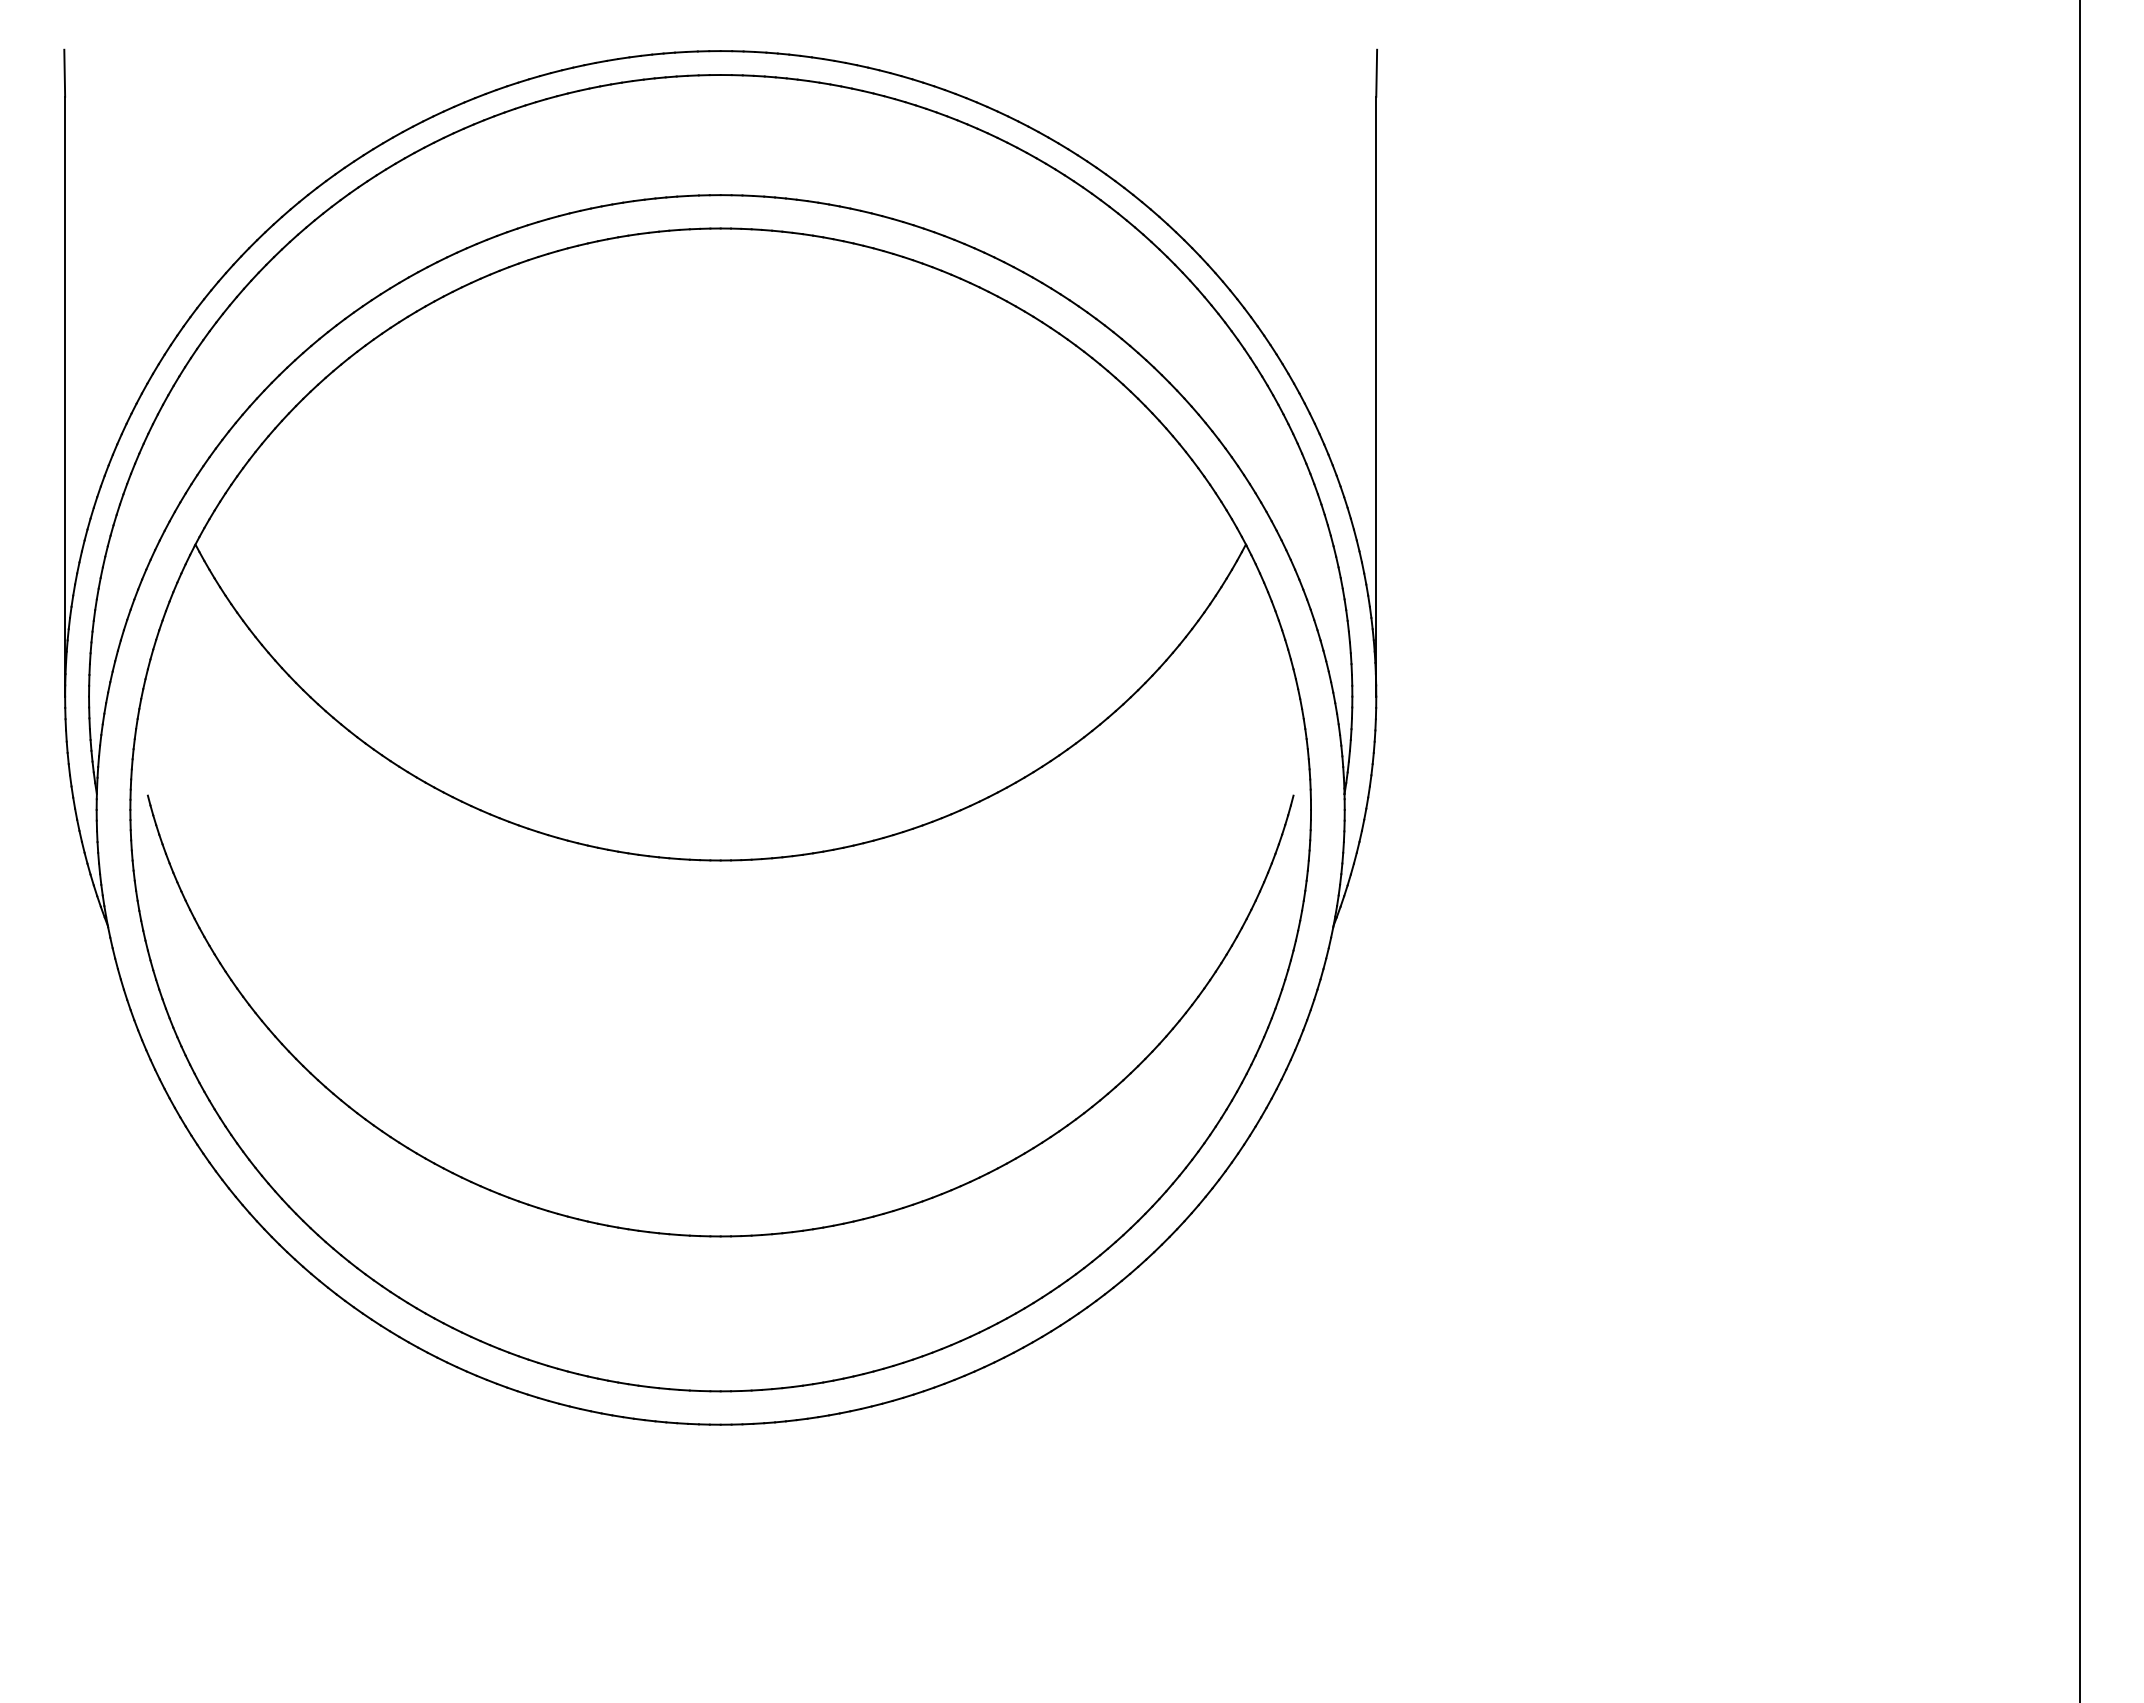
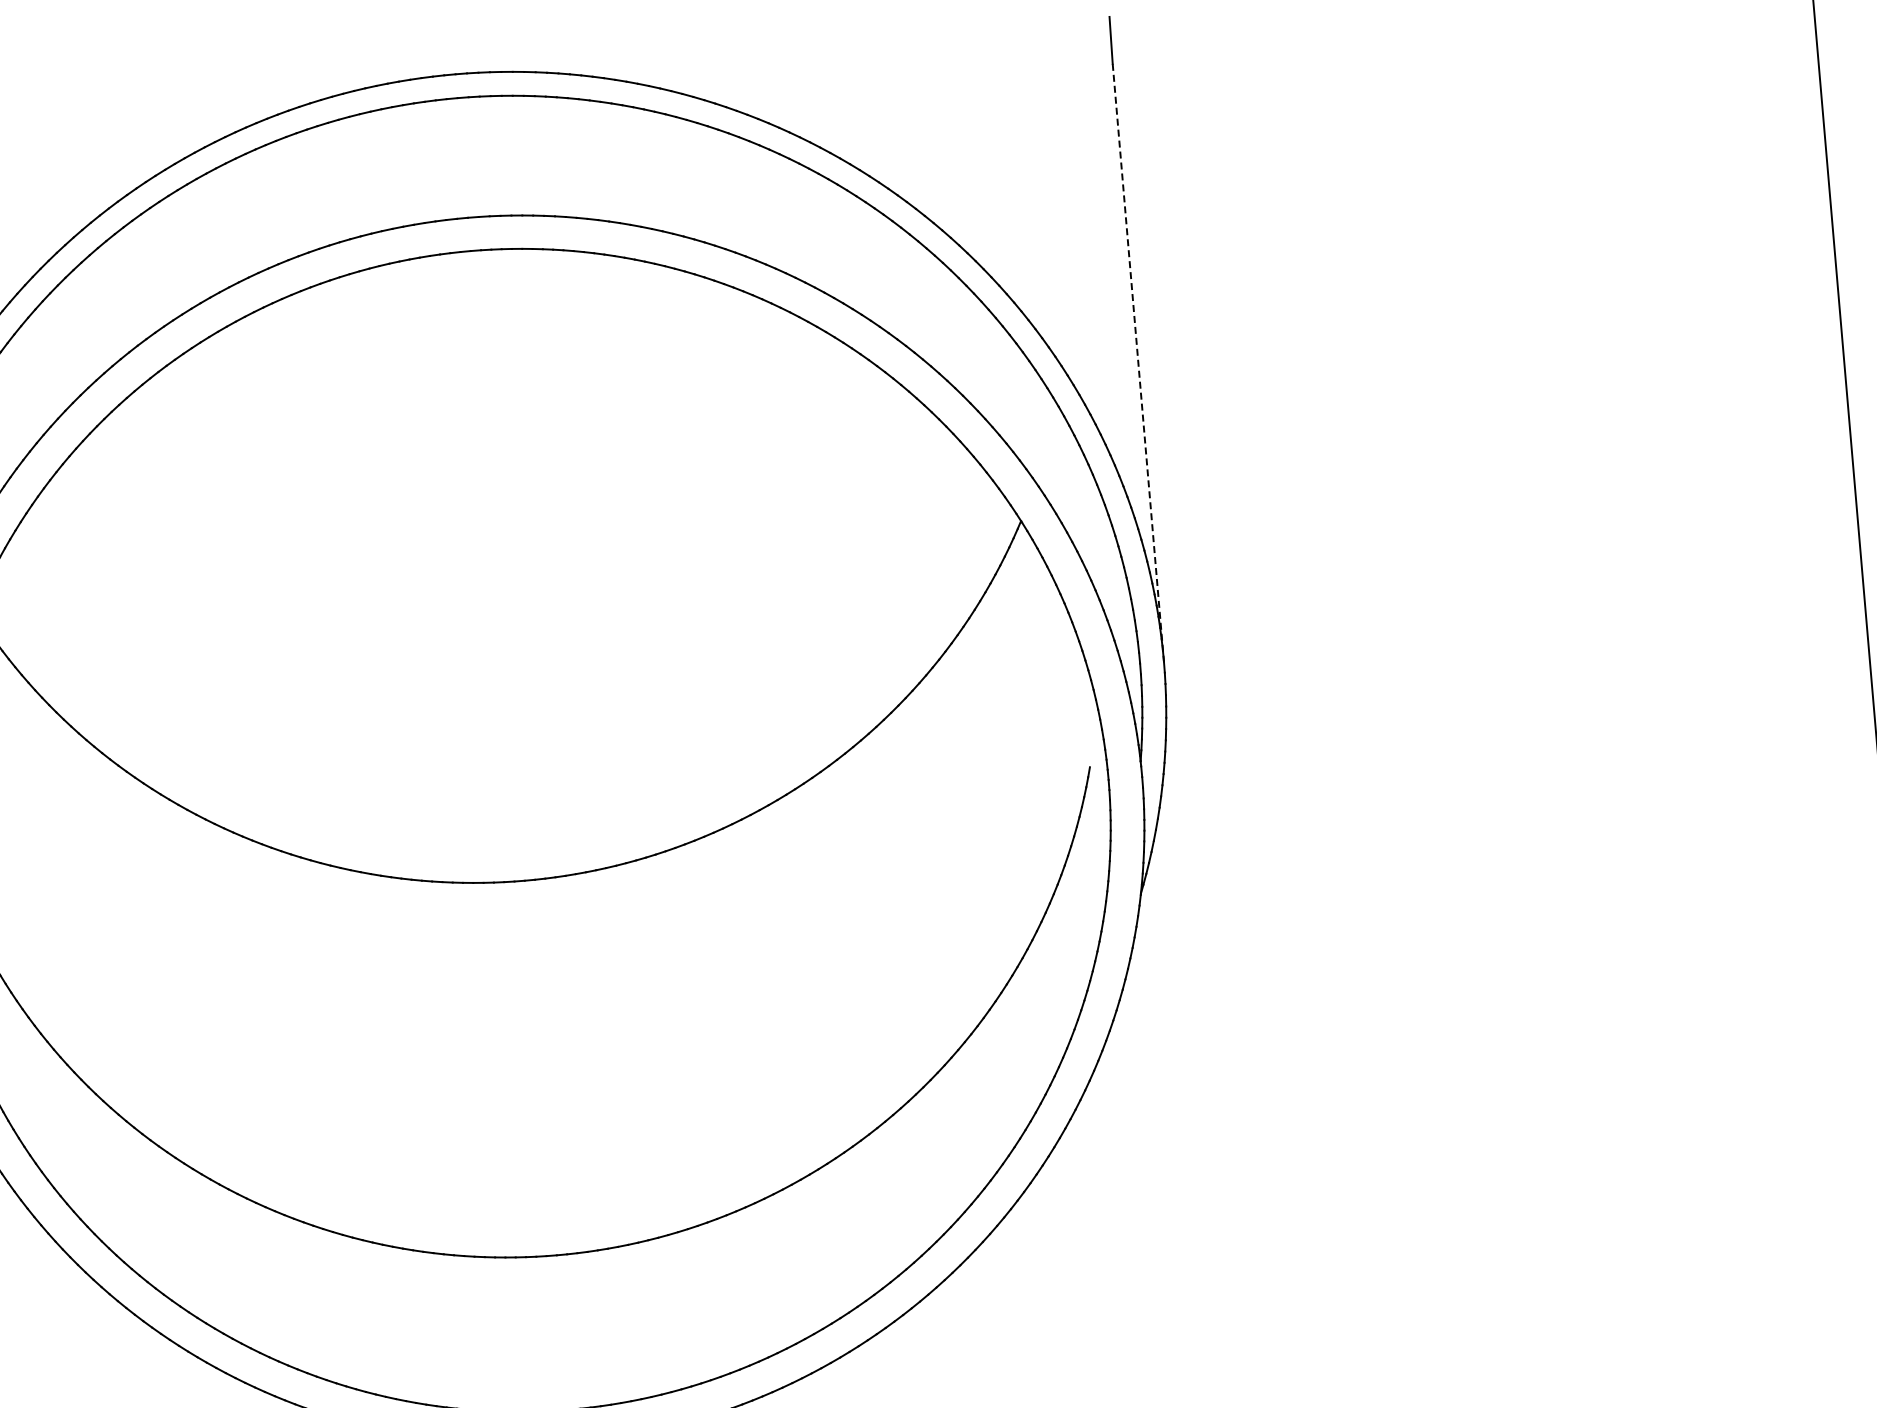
line: (1376, 396) -> (1138, 362), solid -> dashed

